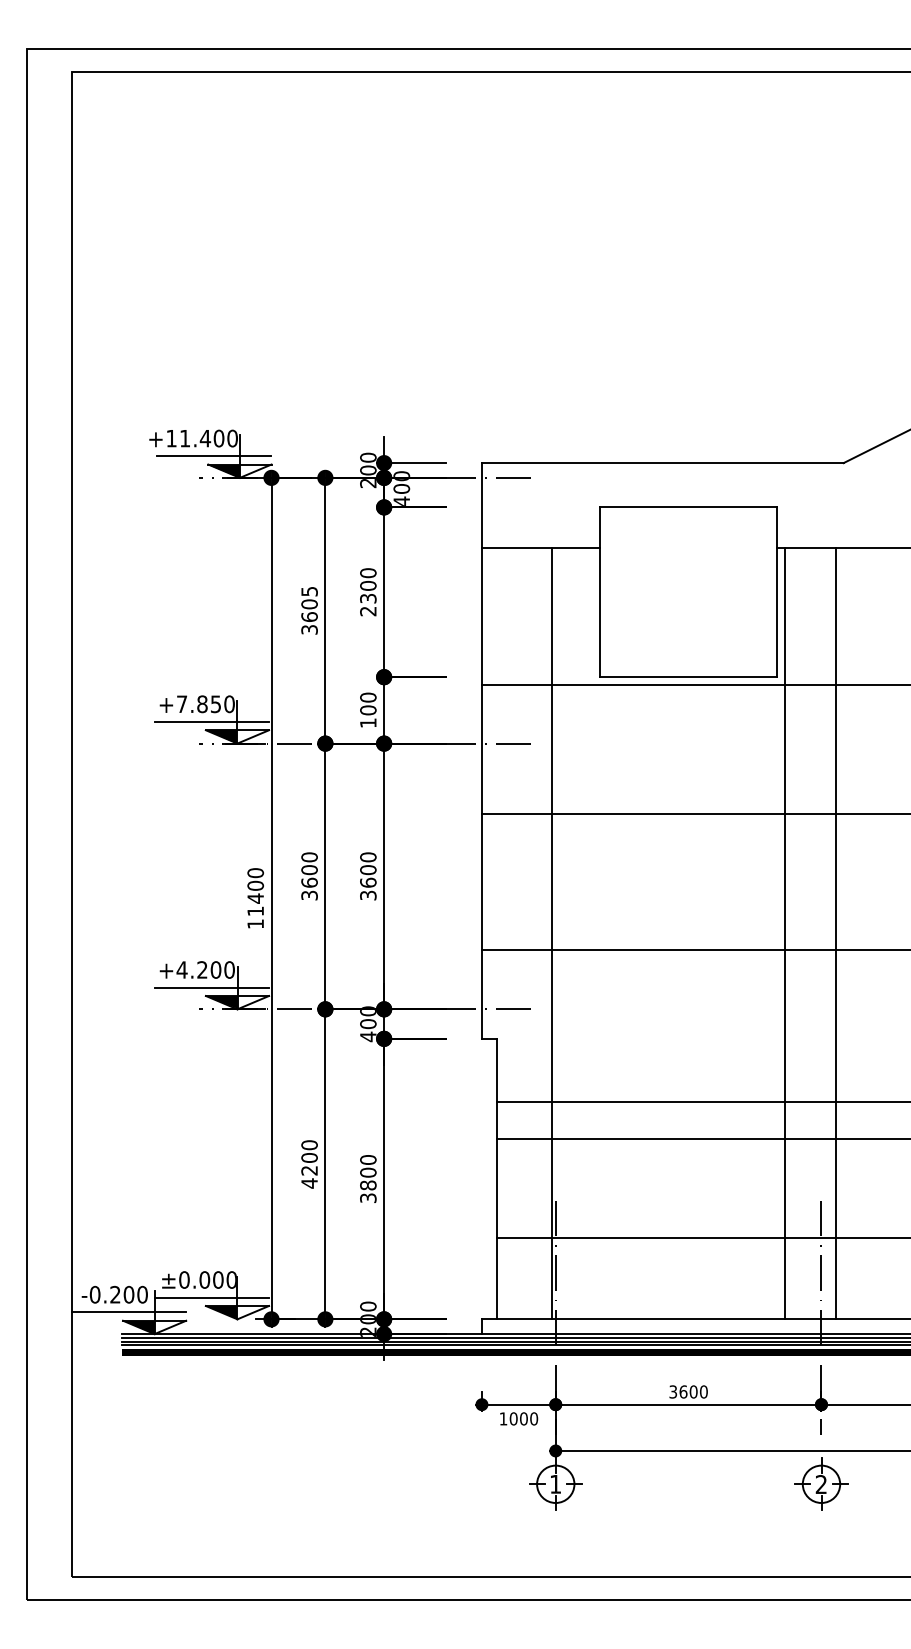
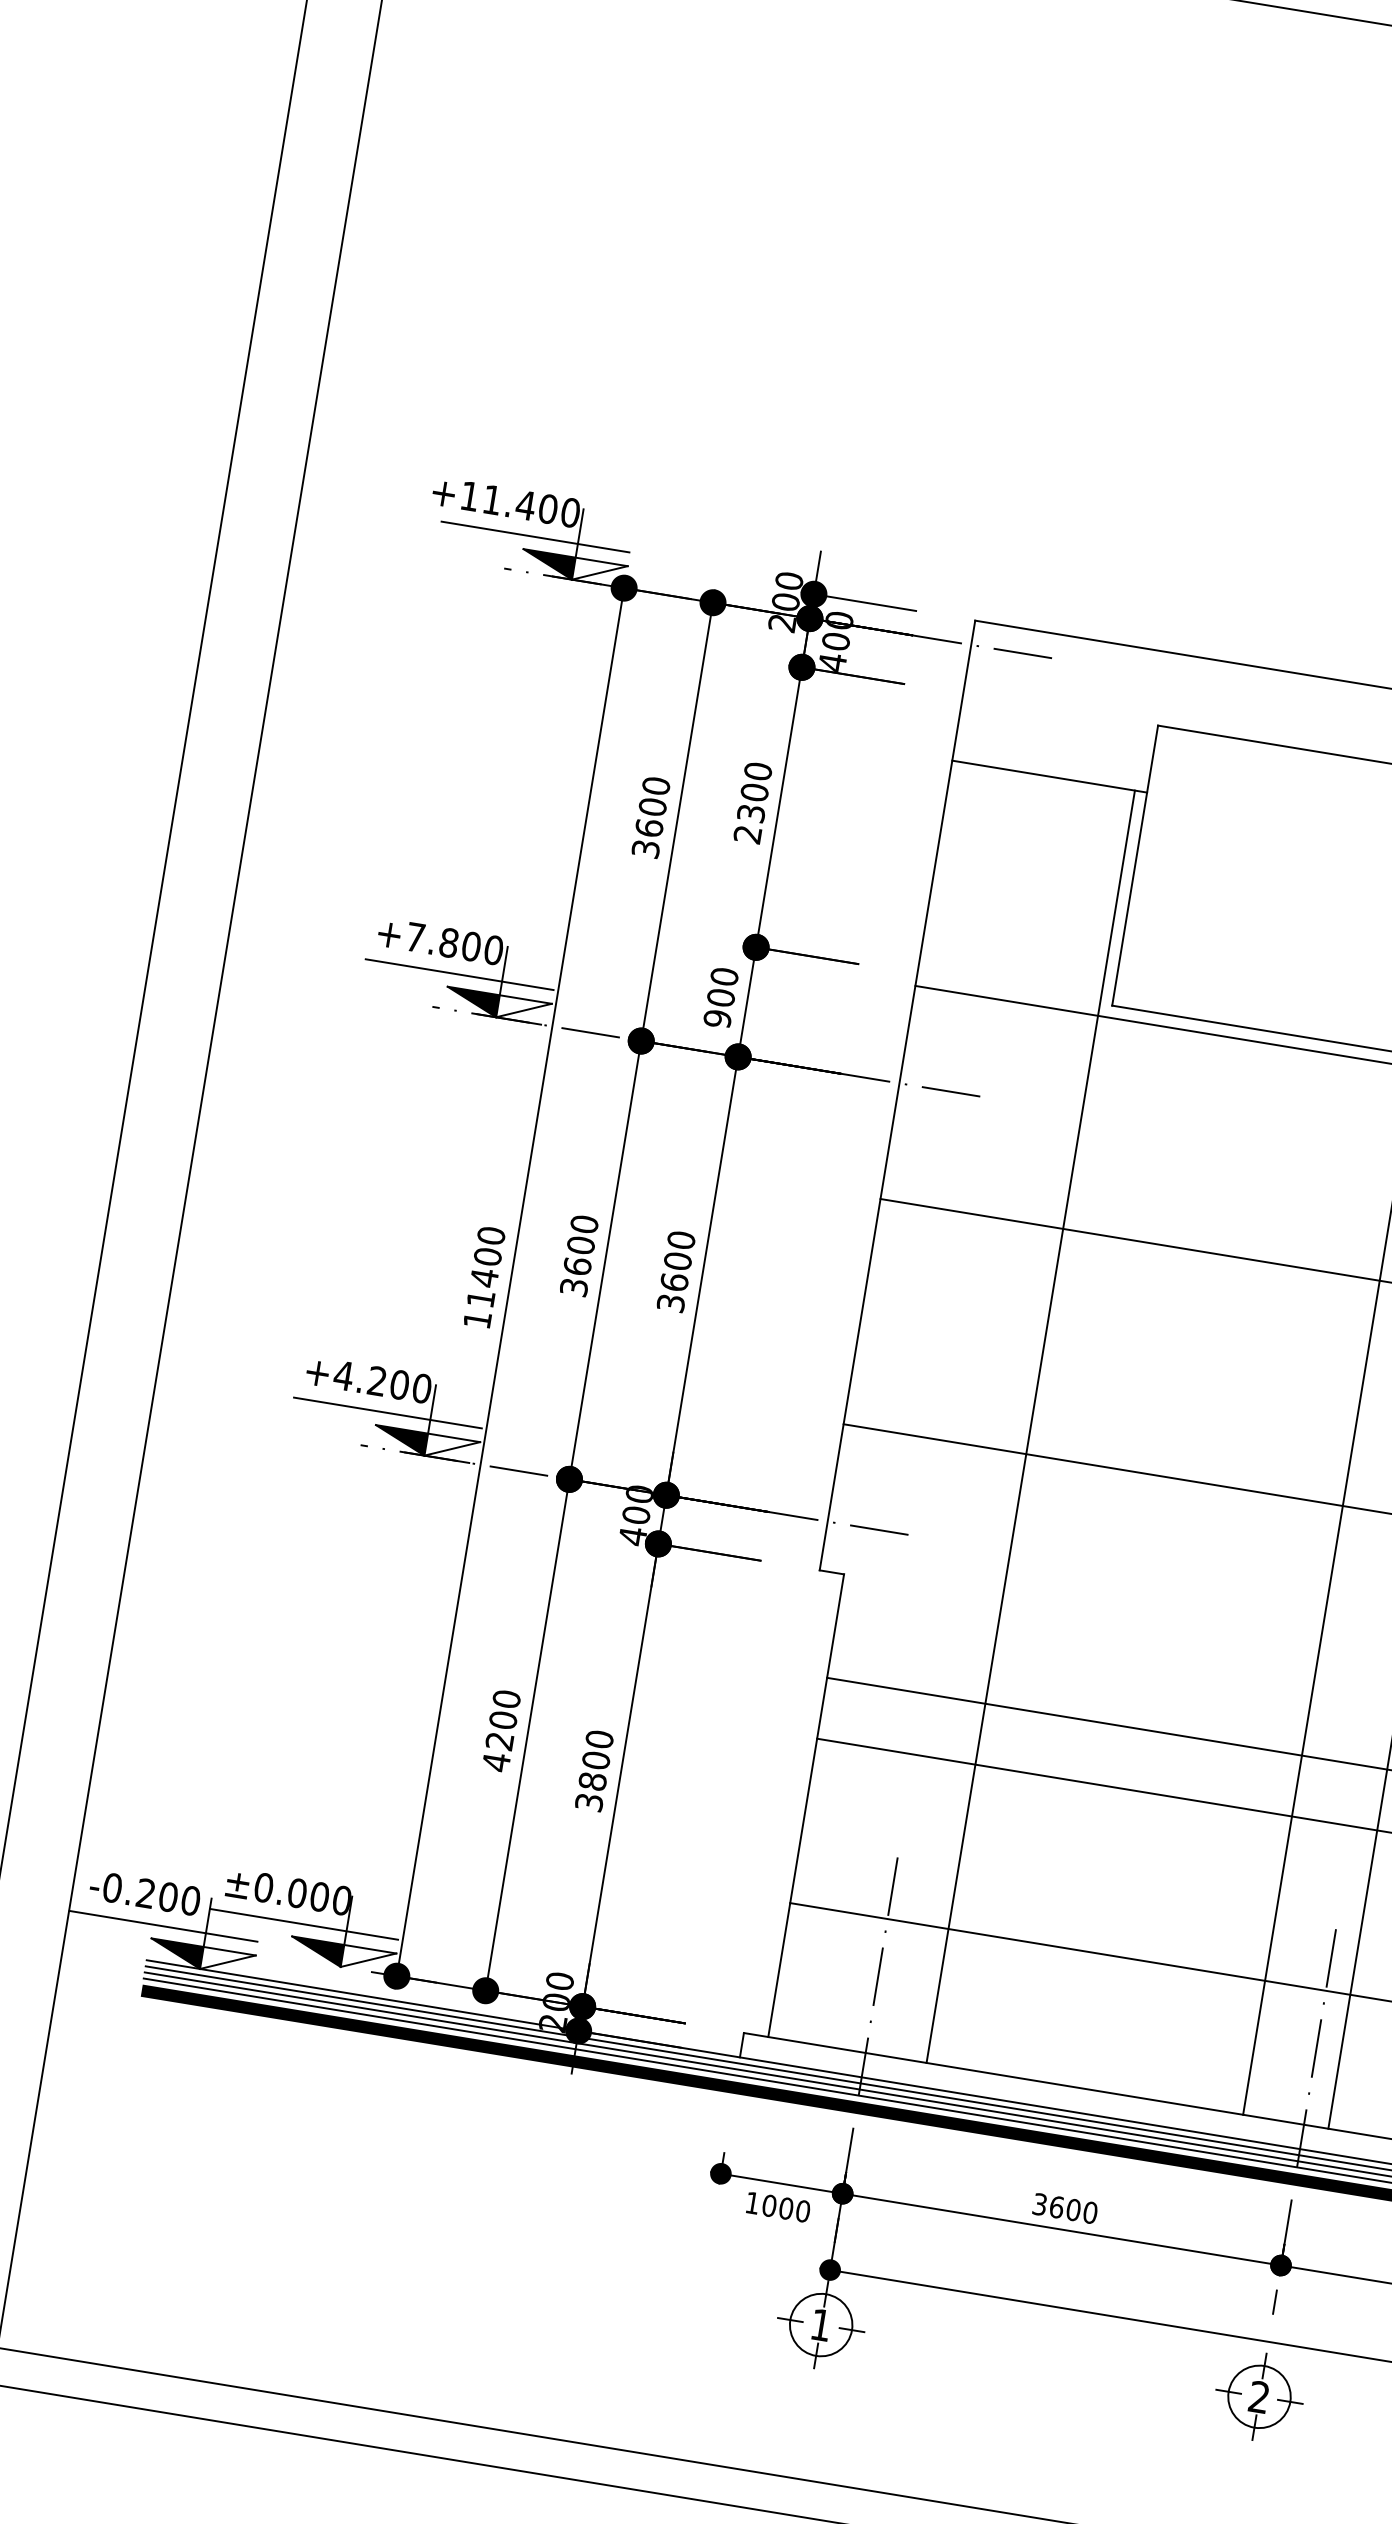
text: (309, 591) -> (656, 785), 3605 -> 3600
text: (215, 704) -> (470, 946), +7.850 -> +7.800
text: (368, 723) -> (717, 1019), 100 -> 900
line: (551, 933) -> (1030, 1426), moved

